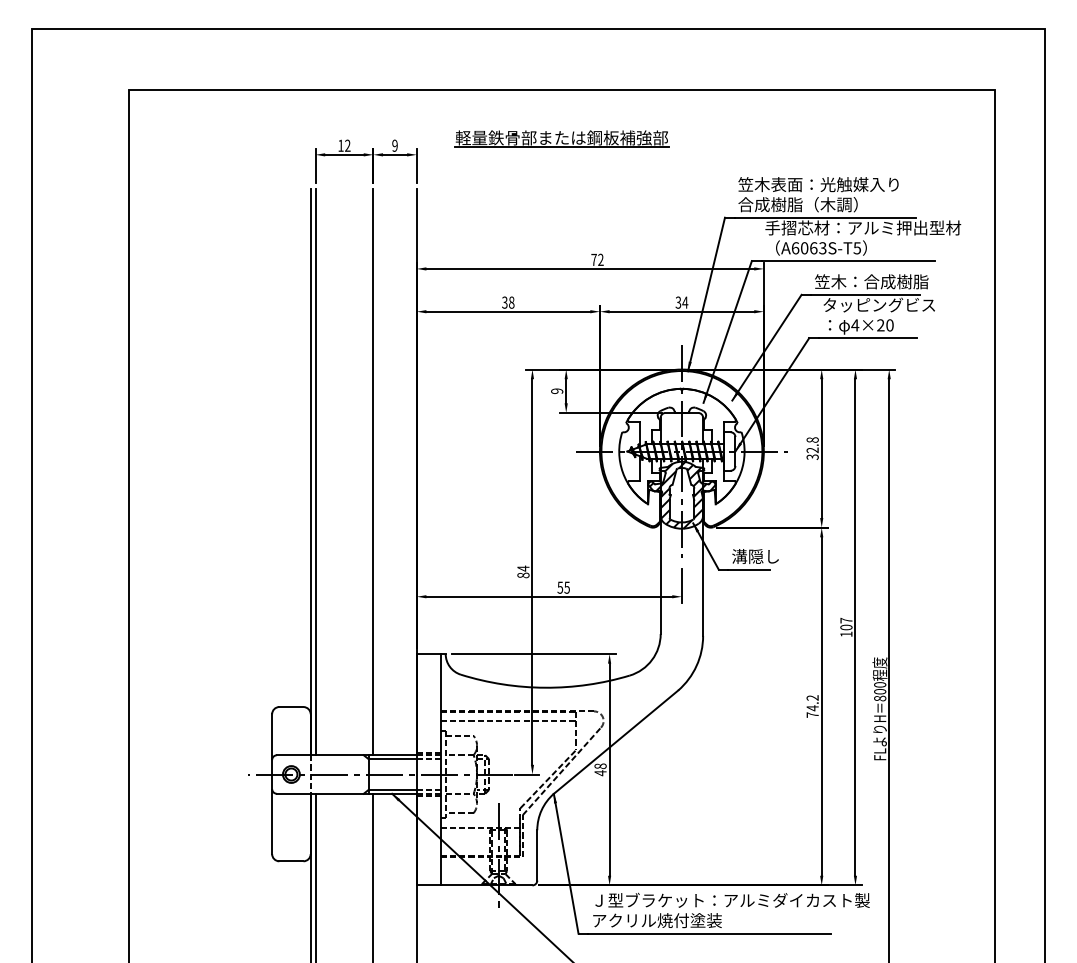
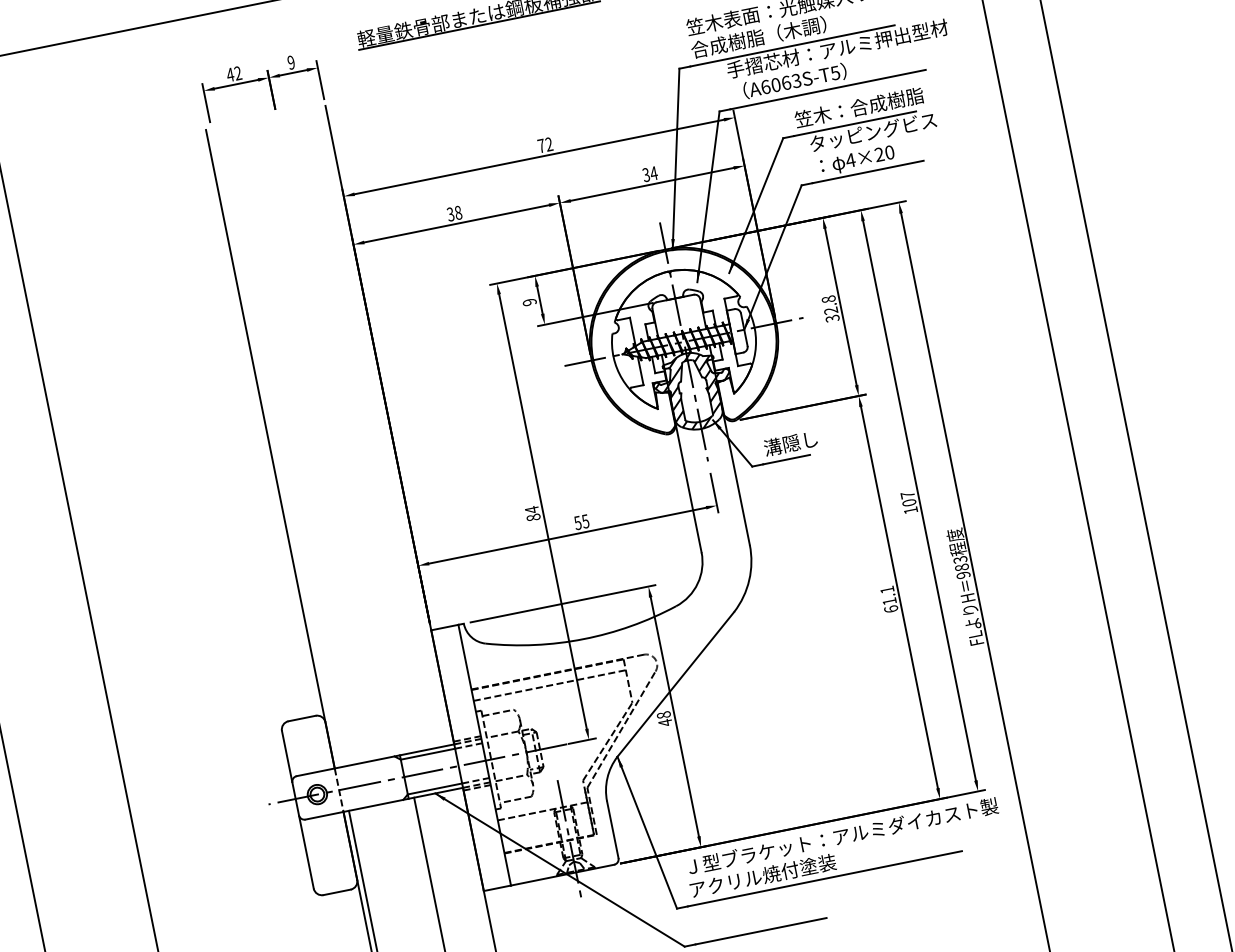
text: (340, 145) -> (229, 74), 12 -> 42
line: (315, 471) -> (275, 447), removed
line: (373, 471) -> (341, 434), removed
text: (880, 691) -> (962, 567), 800 -> 983
text: (812, 706) -> (889, 599), 74.2 -> 61.1

